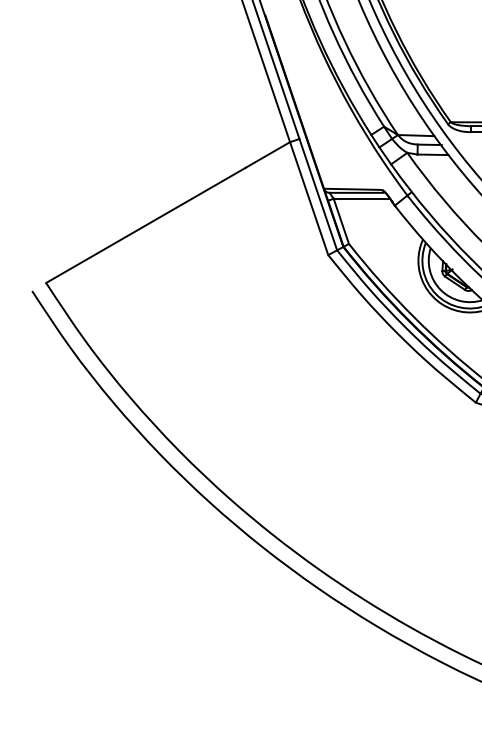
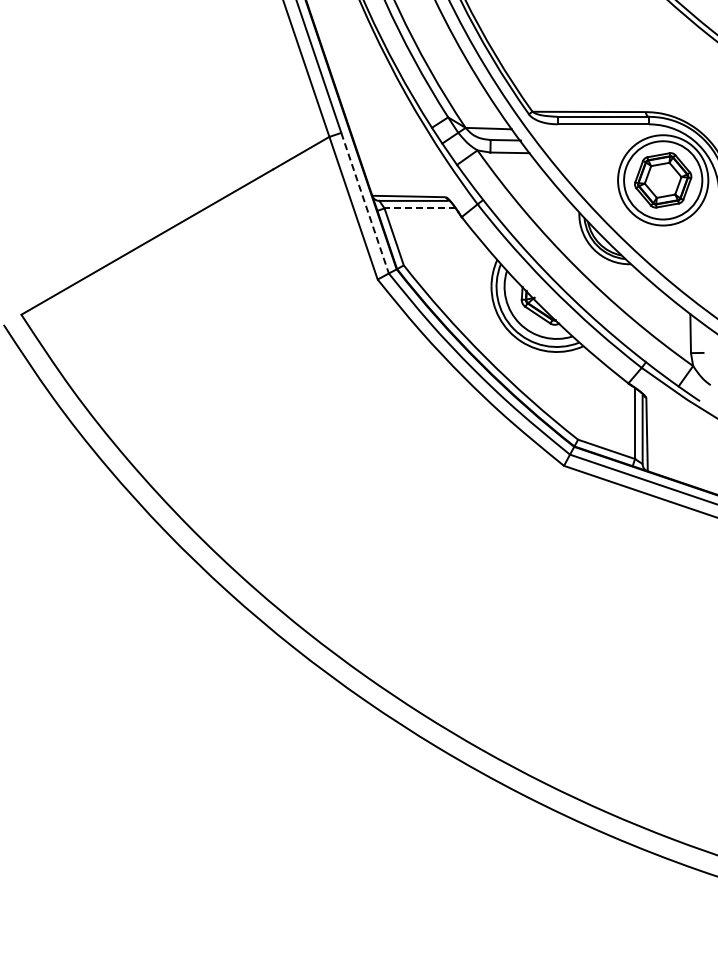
line: (318, 194) -> (365, 203), solid -> dashed
line: (362, 198) -> (420, 208), solid -> dashed

